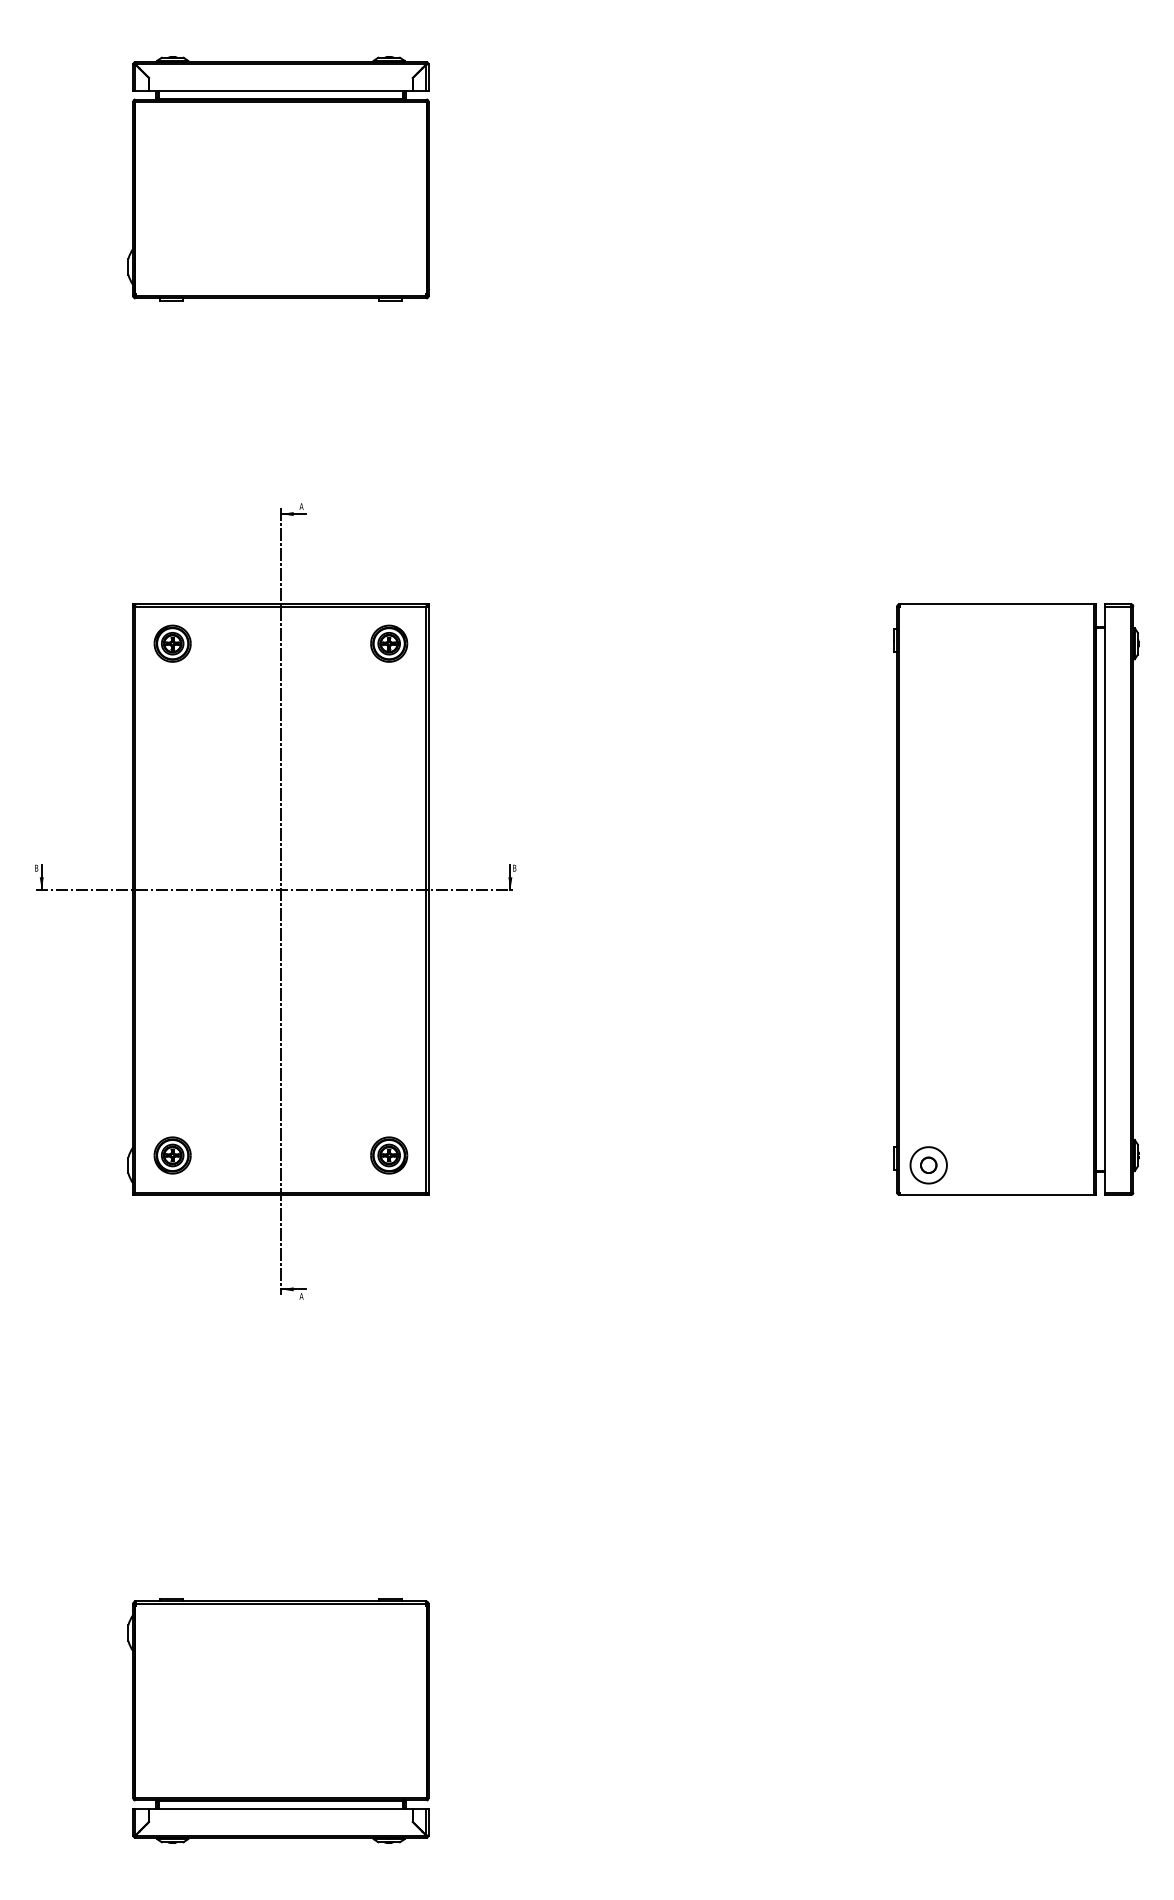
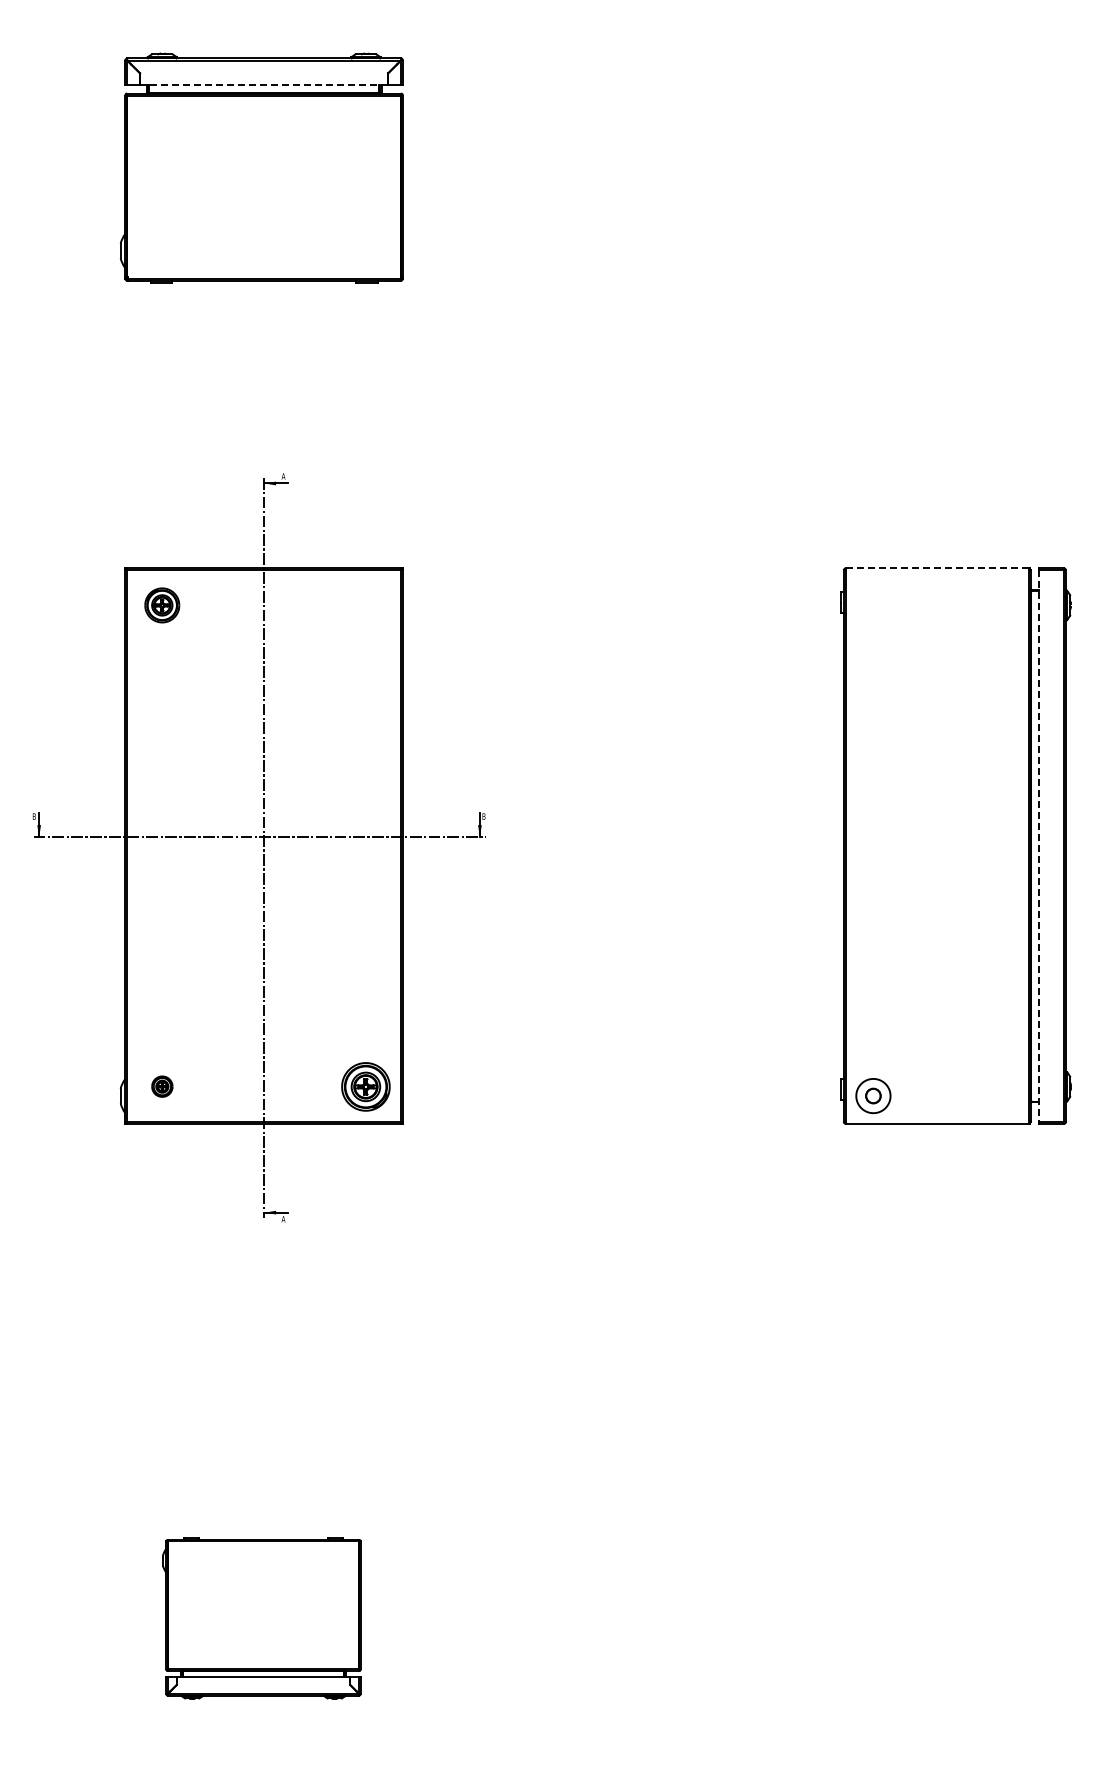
line: (280, 90) -> (263, 85), solid -> dashed
line: (995, 604) -> (936, 568), solid -> dashed
part: (388, 643) -> (365, 605), removed
line: (1105, 900) -> (1039, 846), solid -> dashed
part: (172, 1155) -> (162, 1086), size x0.6
part: (388, 1155) -> (365, 1086), size x1.4
part: (278, 1720) -> (261, 1618), size x0.7

